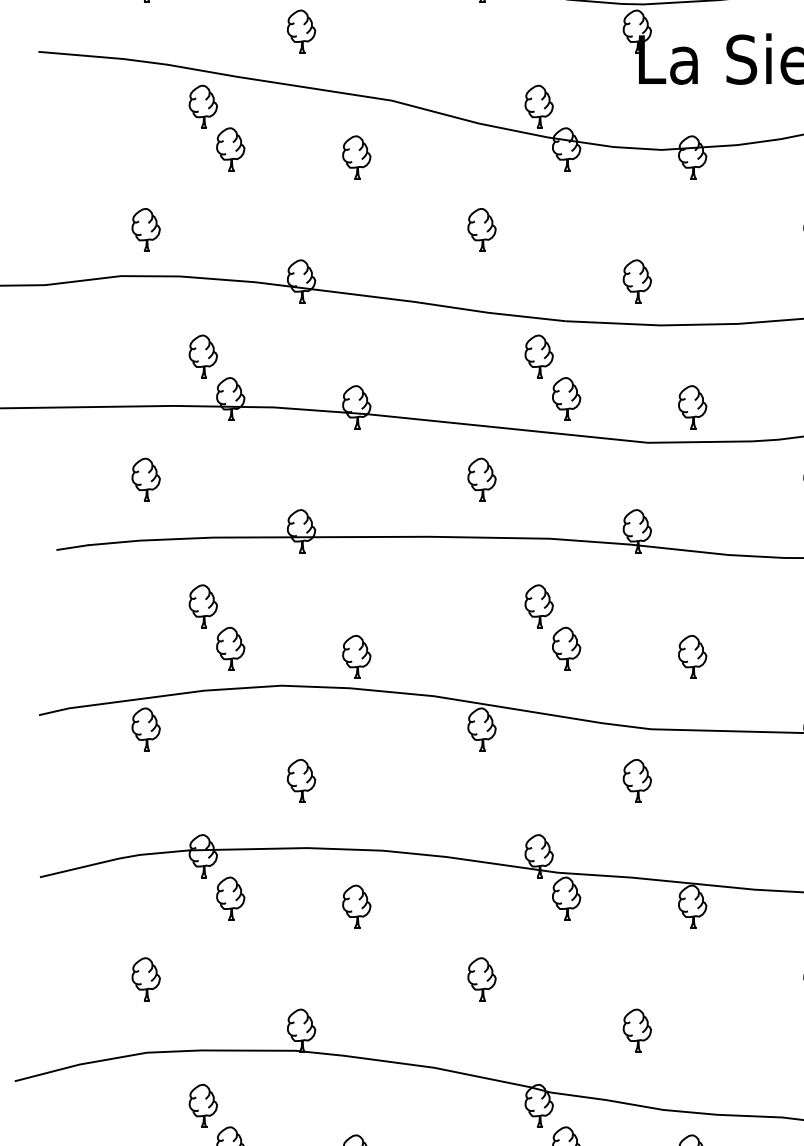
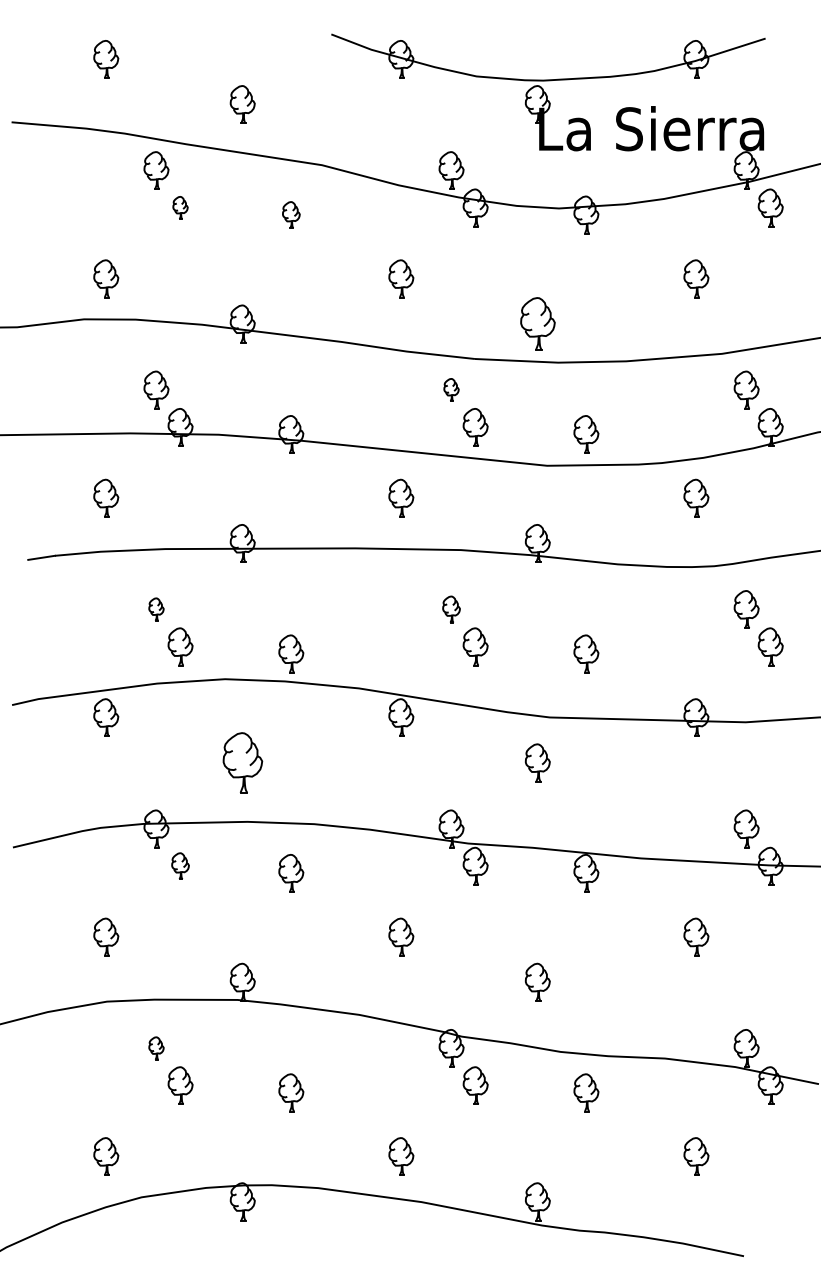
part: (230, 148) -> (180, 207), size x0.6
part: (357, 156) -> (291, 214), size x0.7
part: (637, 280) -> (537, 323), size x1.4
part: (539, 355) -> (451, 389), size x0.6
part: (203, 606) -> (156, 609), size x0.6
part: (539, 606) -> (451, 609), size x0.7
part: (301, 780) -> (242, 762), size x1.6
part: (230, 897) -> (180, 865), size x0.7
part: (203, 1106) -> (156, 1048), size x0.6

